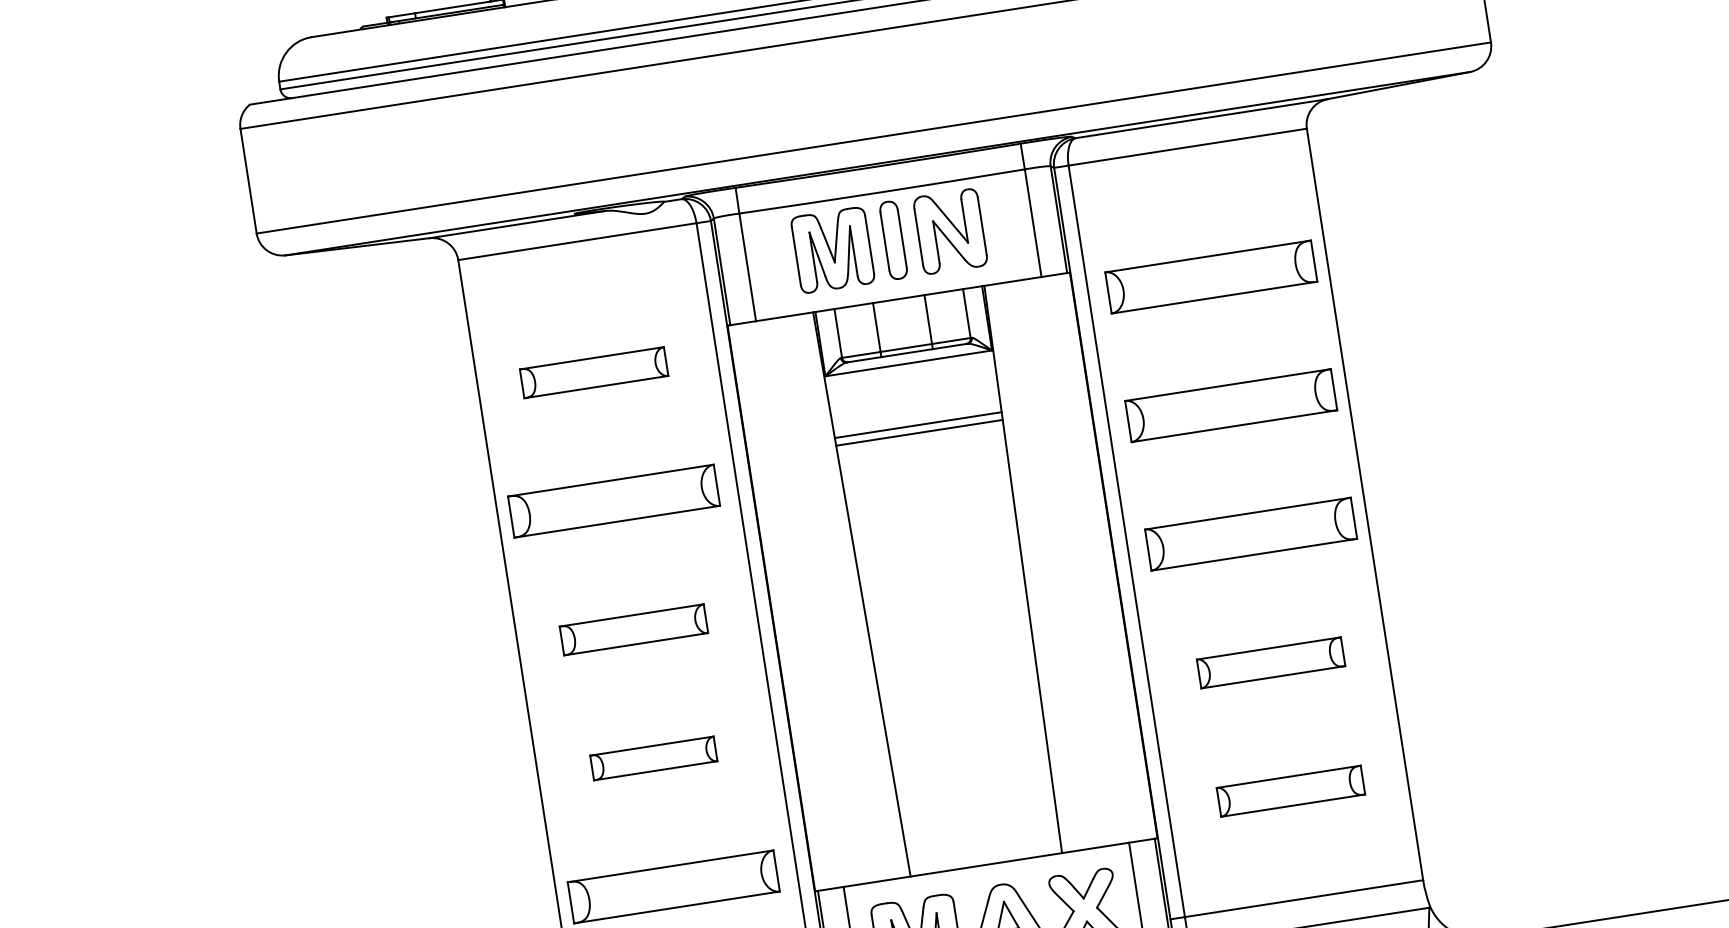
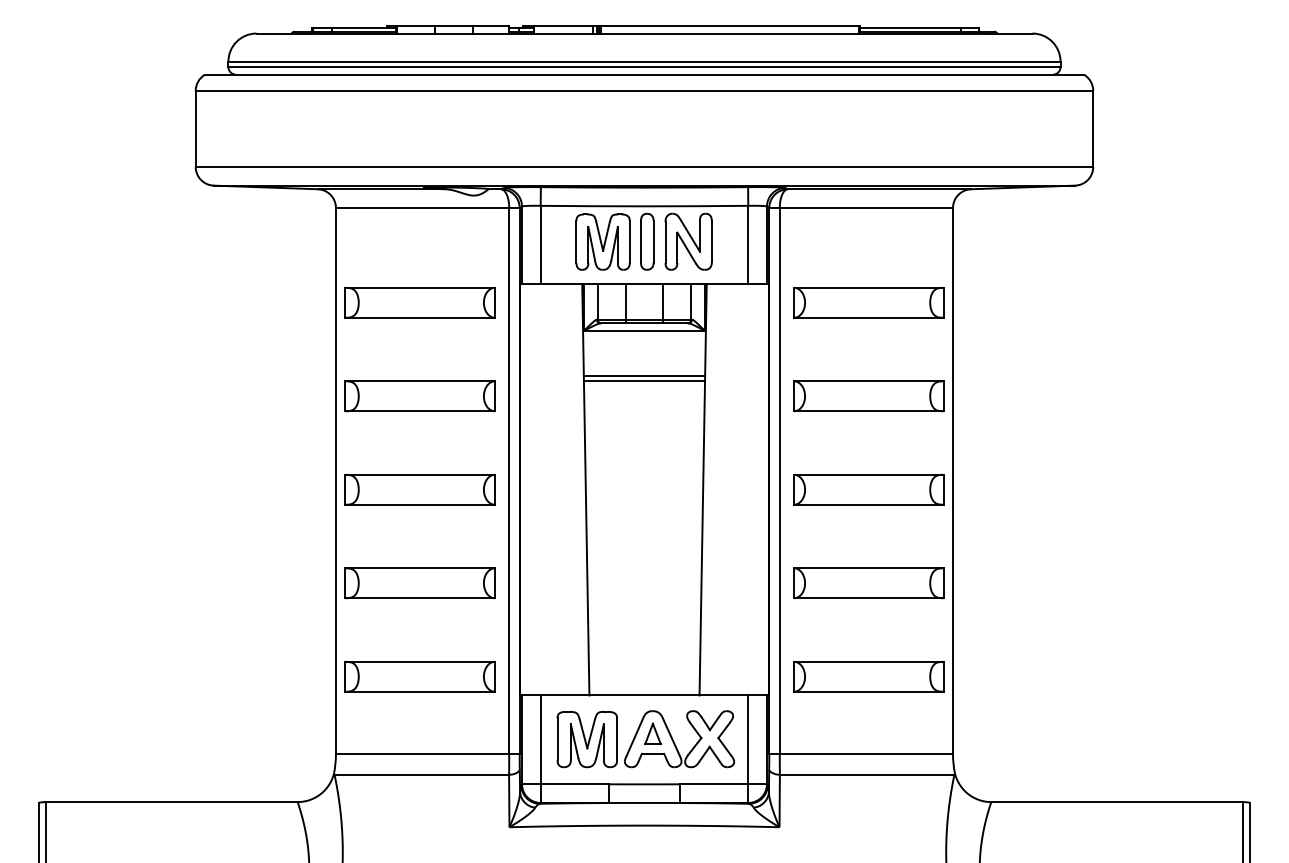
part: (593, 372) -> (419, 302), size x1.43
part: (633, 629) -> (419, 489), size x1.43
part: (1270, 663) -> (868, 583), size x1.43
part: (653, 758) -> (419, 583), size x1.67
part: (1290, 791) -> (868, 676), size x1.43

